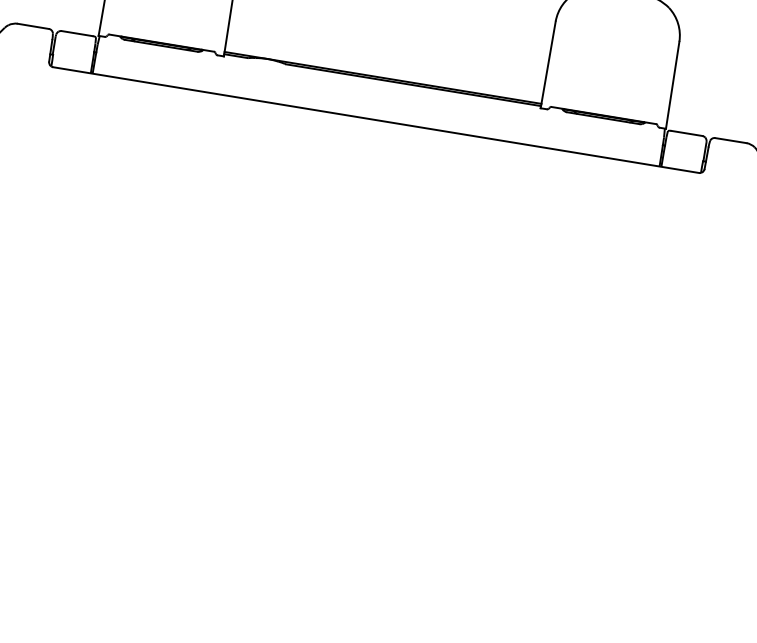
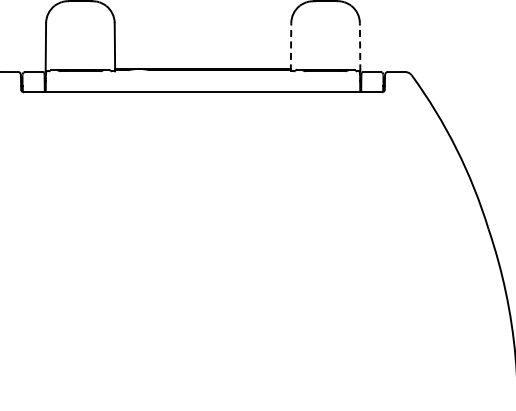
line: (549, 63) -> (291, 46), solid -> dashed
line: (673, 83) -> (360, 46), solid -> dashed

